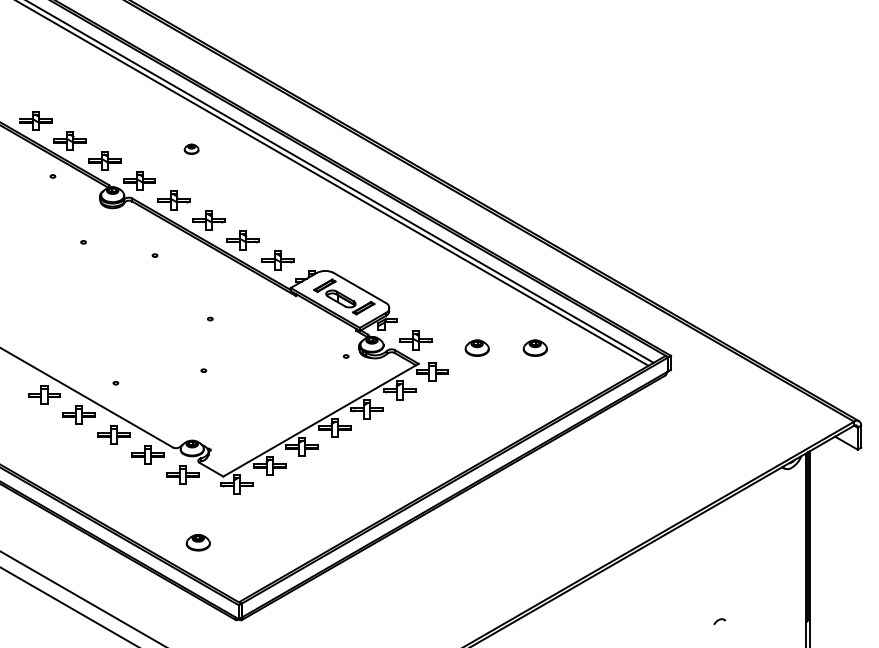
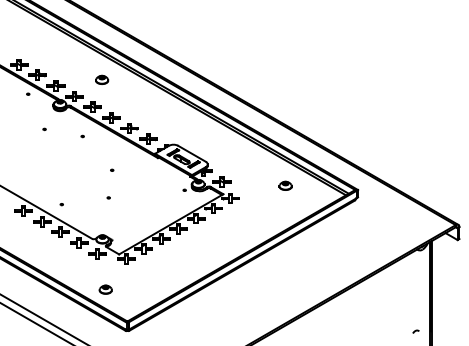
part: (192, 148) -> (102, 79), size x1.67
part: (476, 347) -> (254, 185), removed
curve: (718, 621) -> (415, 331), moved

